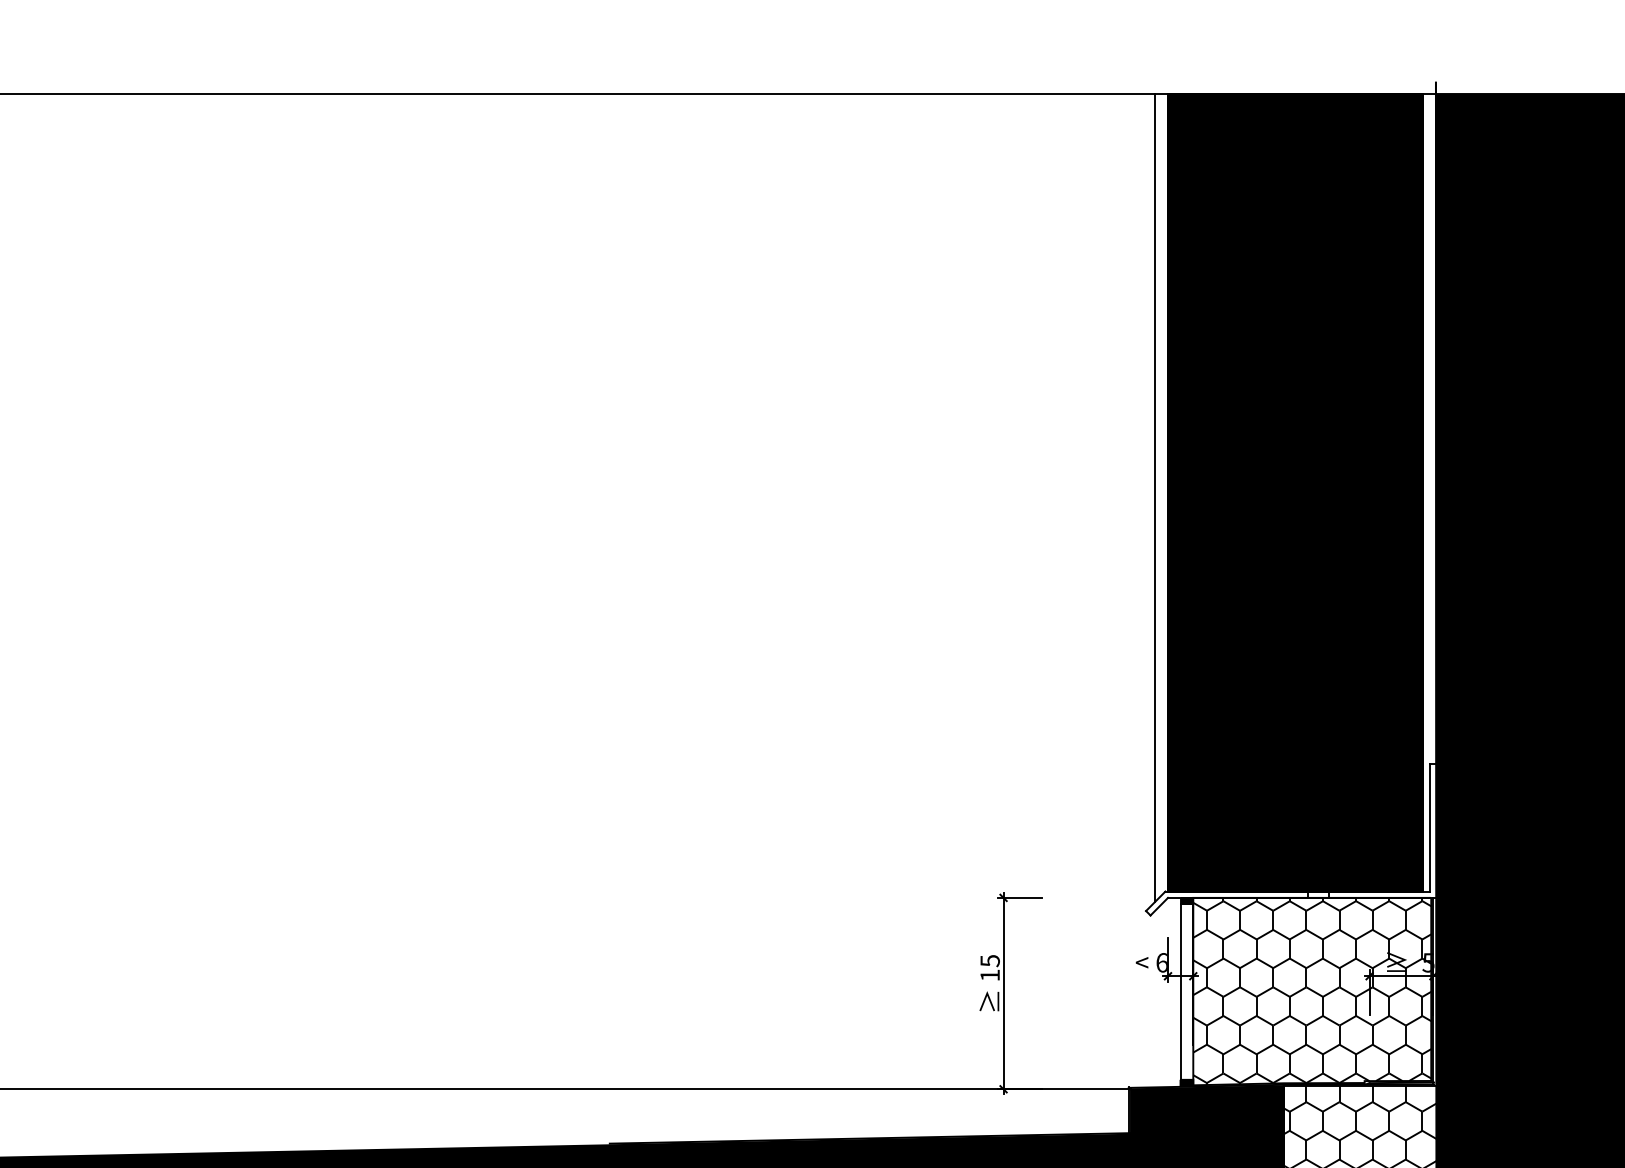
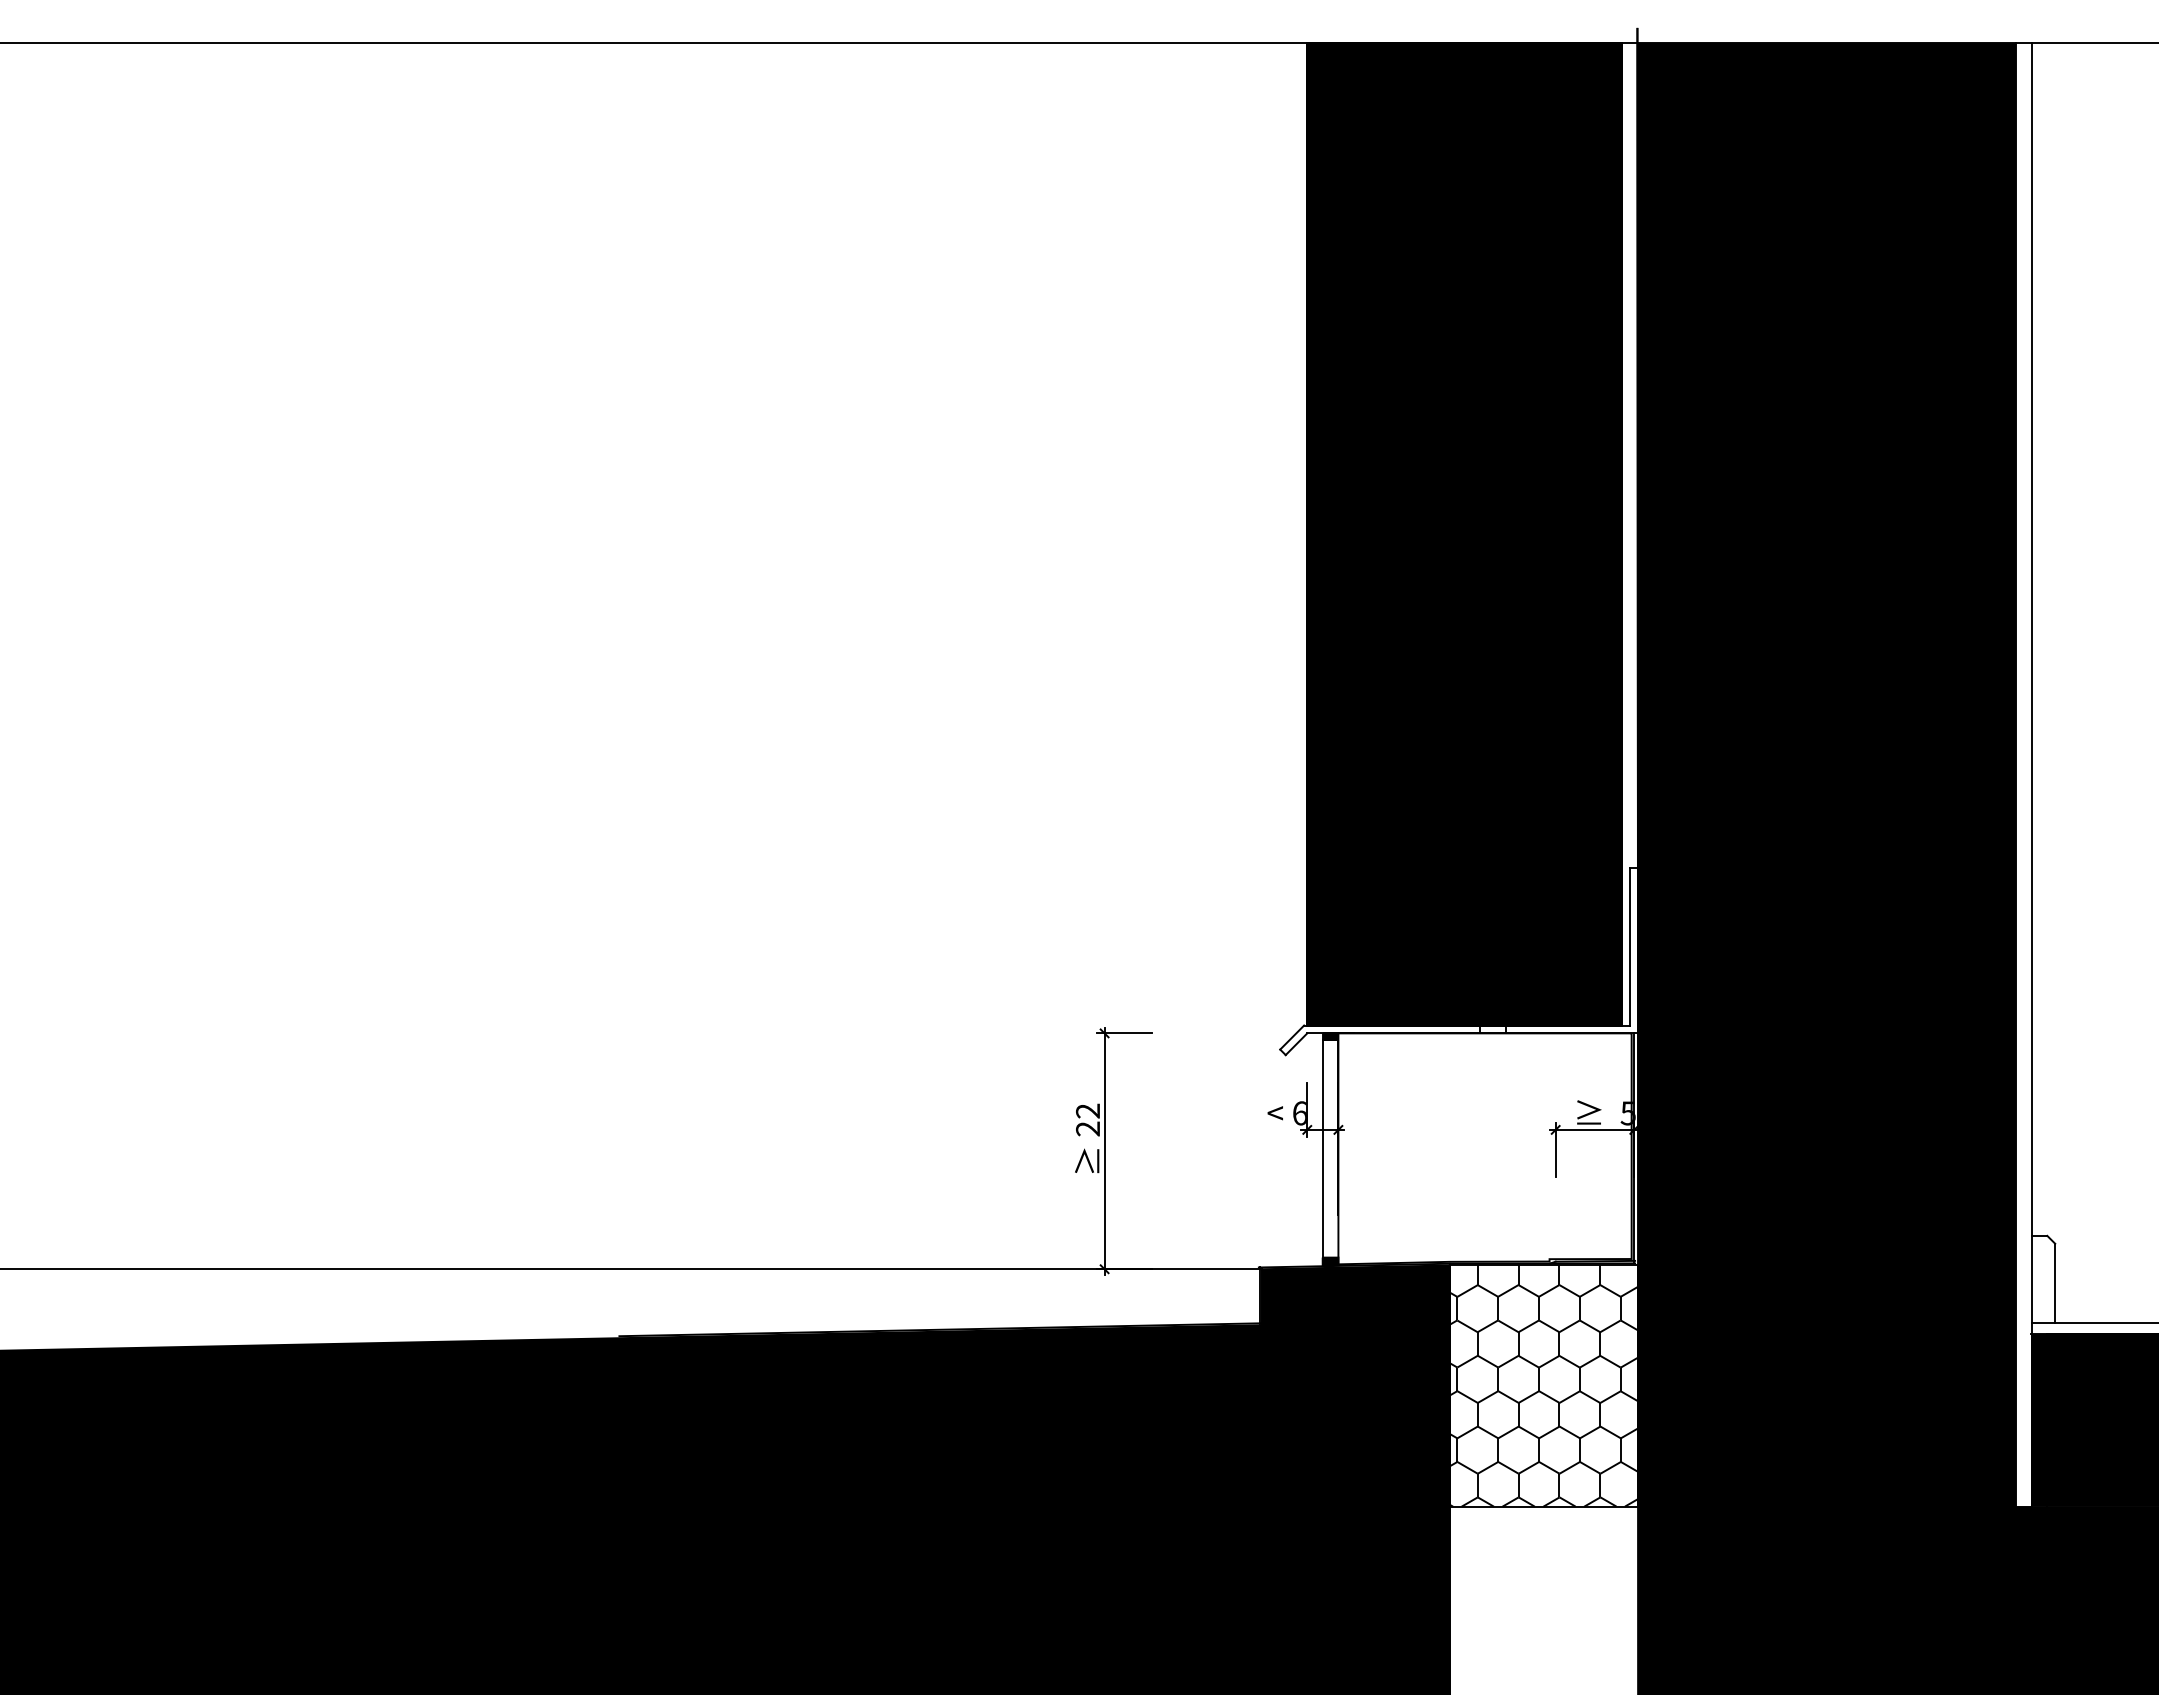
line: (1155, 497) -> (1291, 540), removed
text: (990, 967) -> (1088, 1119), 15 -> 22
hatch: (1311, 991) -> (1484, 1148), removed

